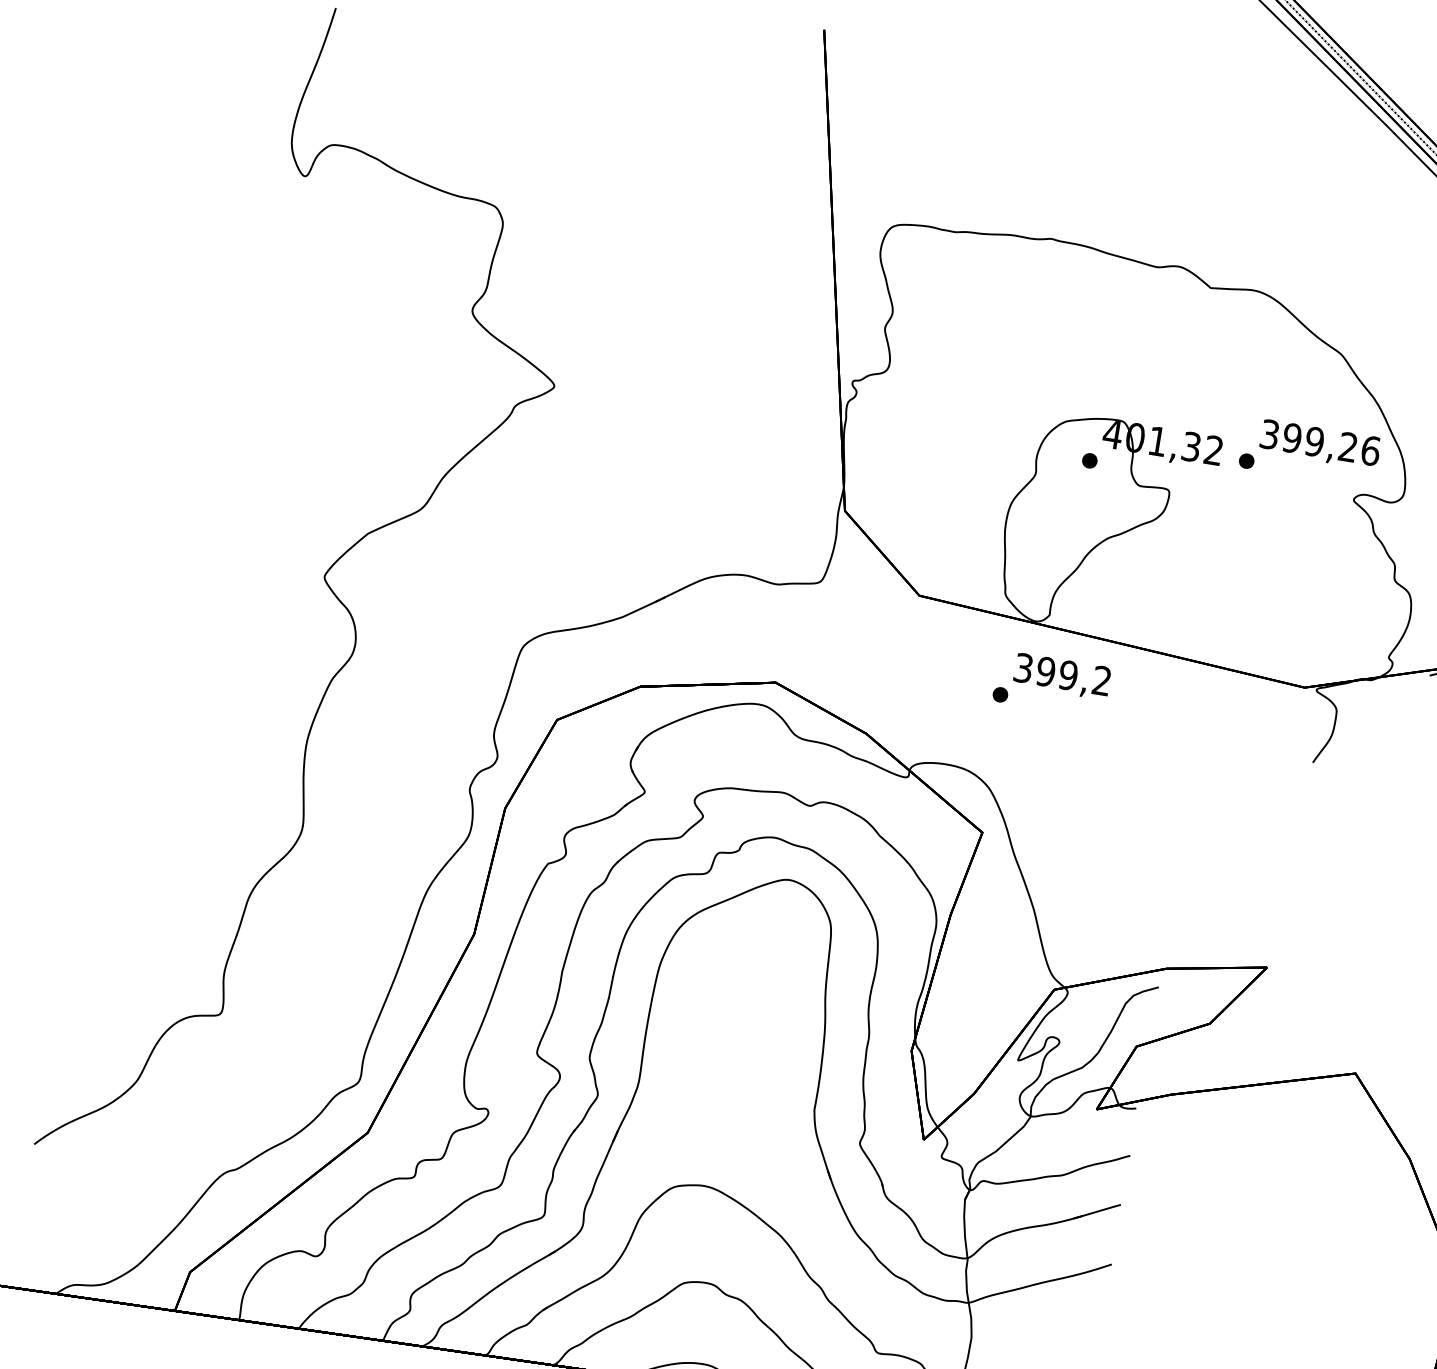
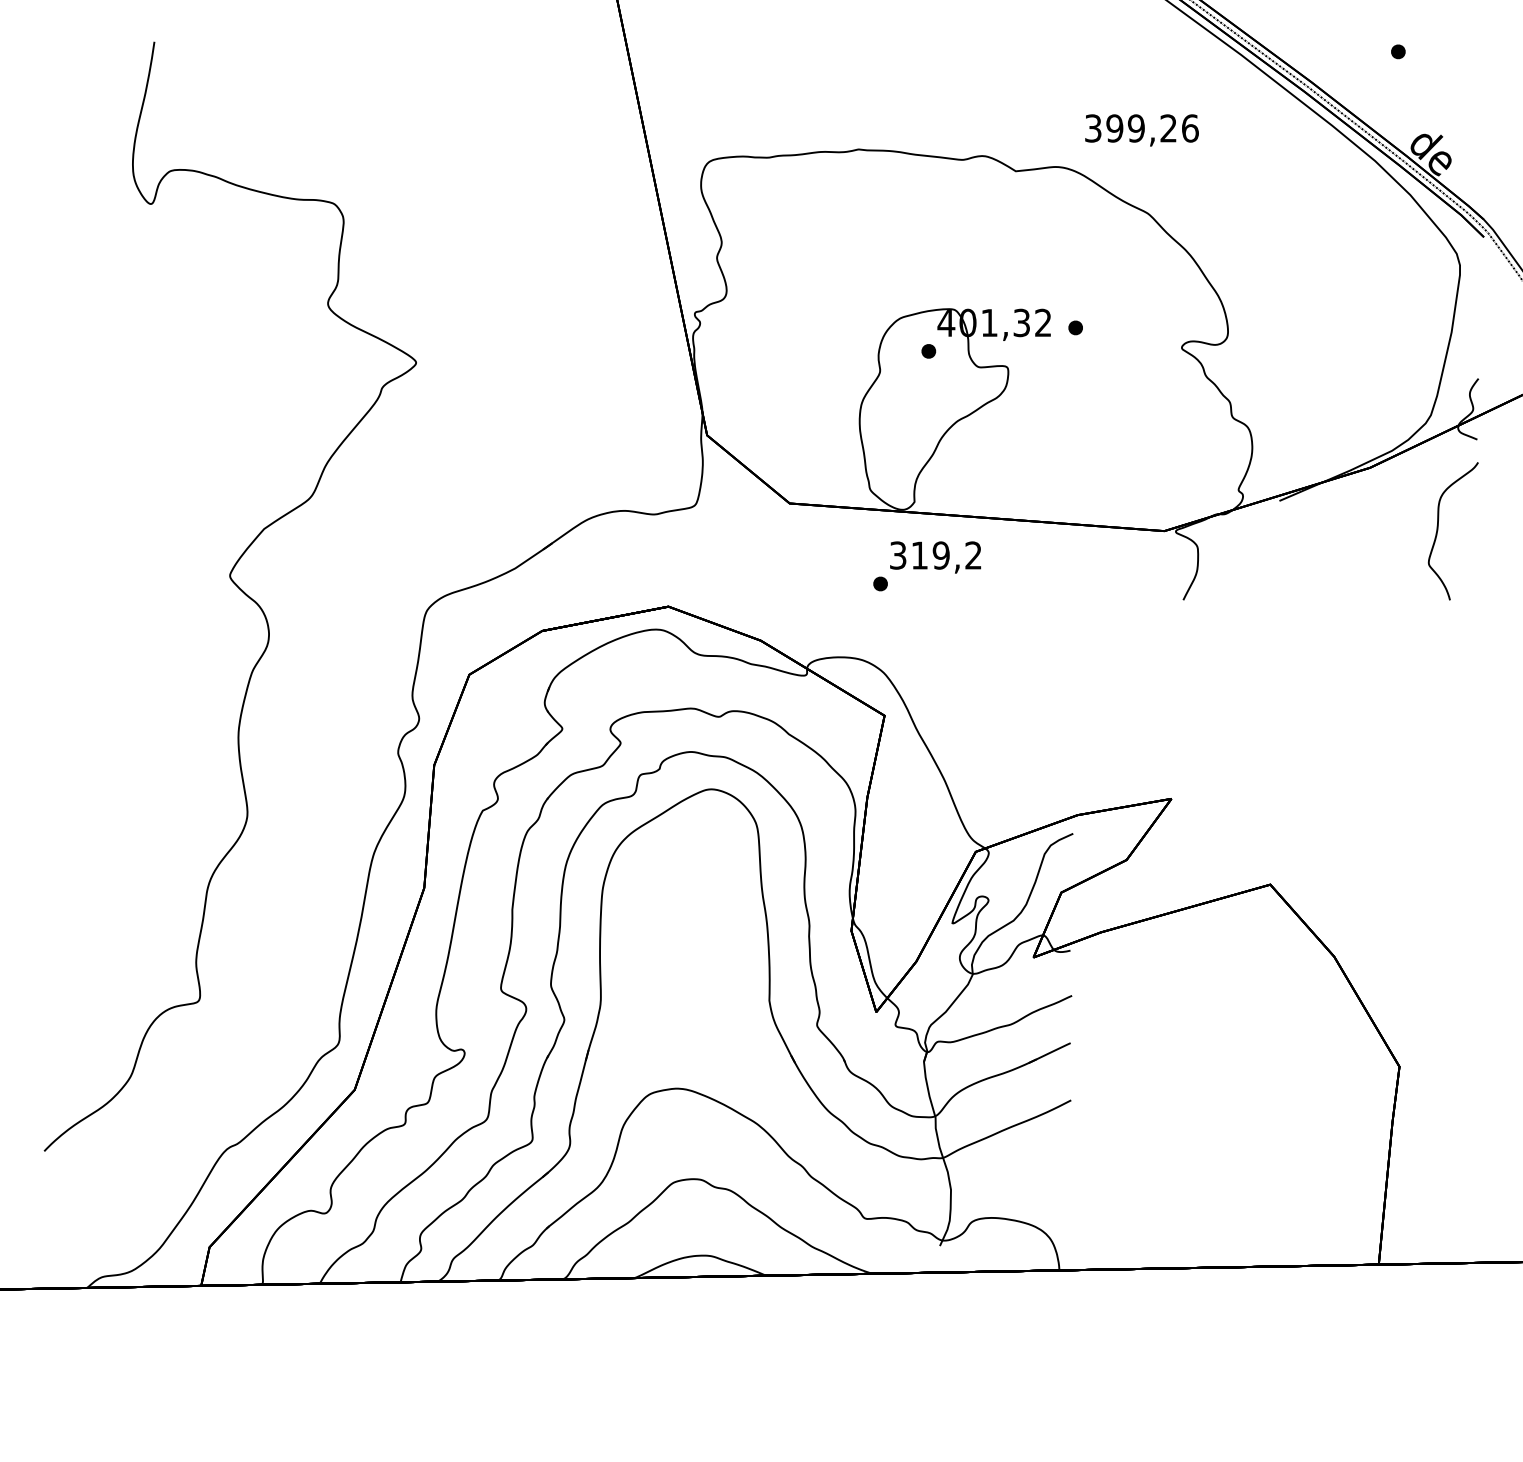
text: (1319, 444) -> (1141, 130), moved
text: (1045, 671) -> (919, 555), 399,2 -> 319,2

